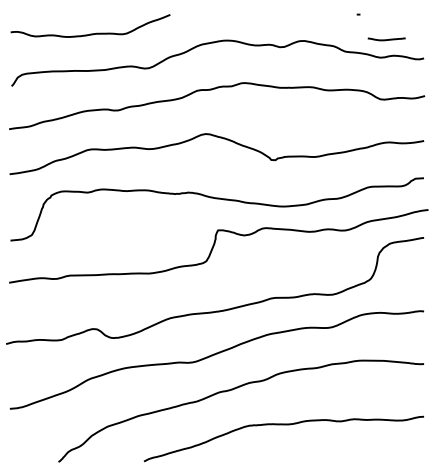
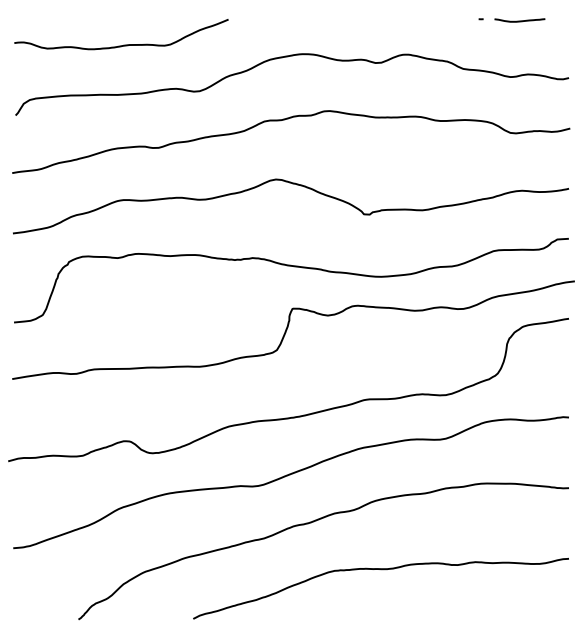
curve: (386, 39) -> (519, 20), moved

